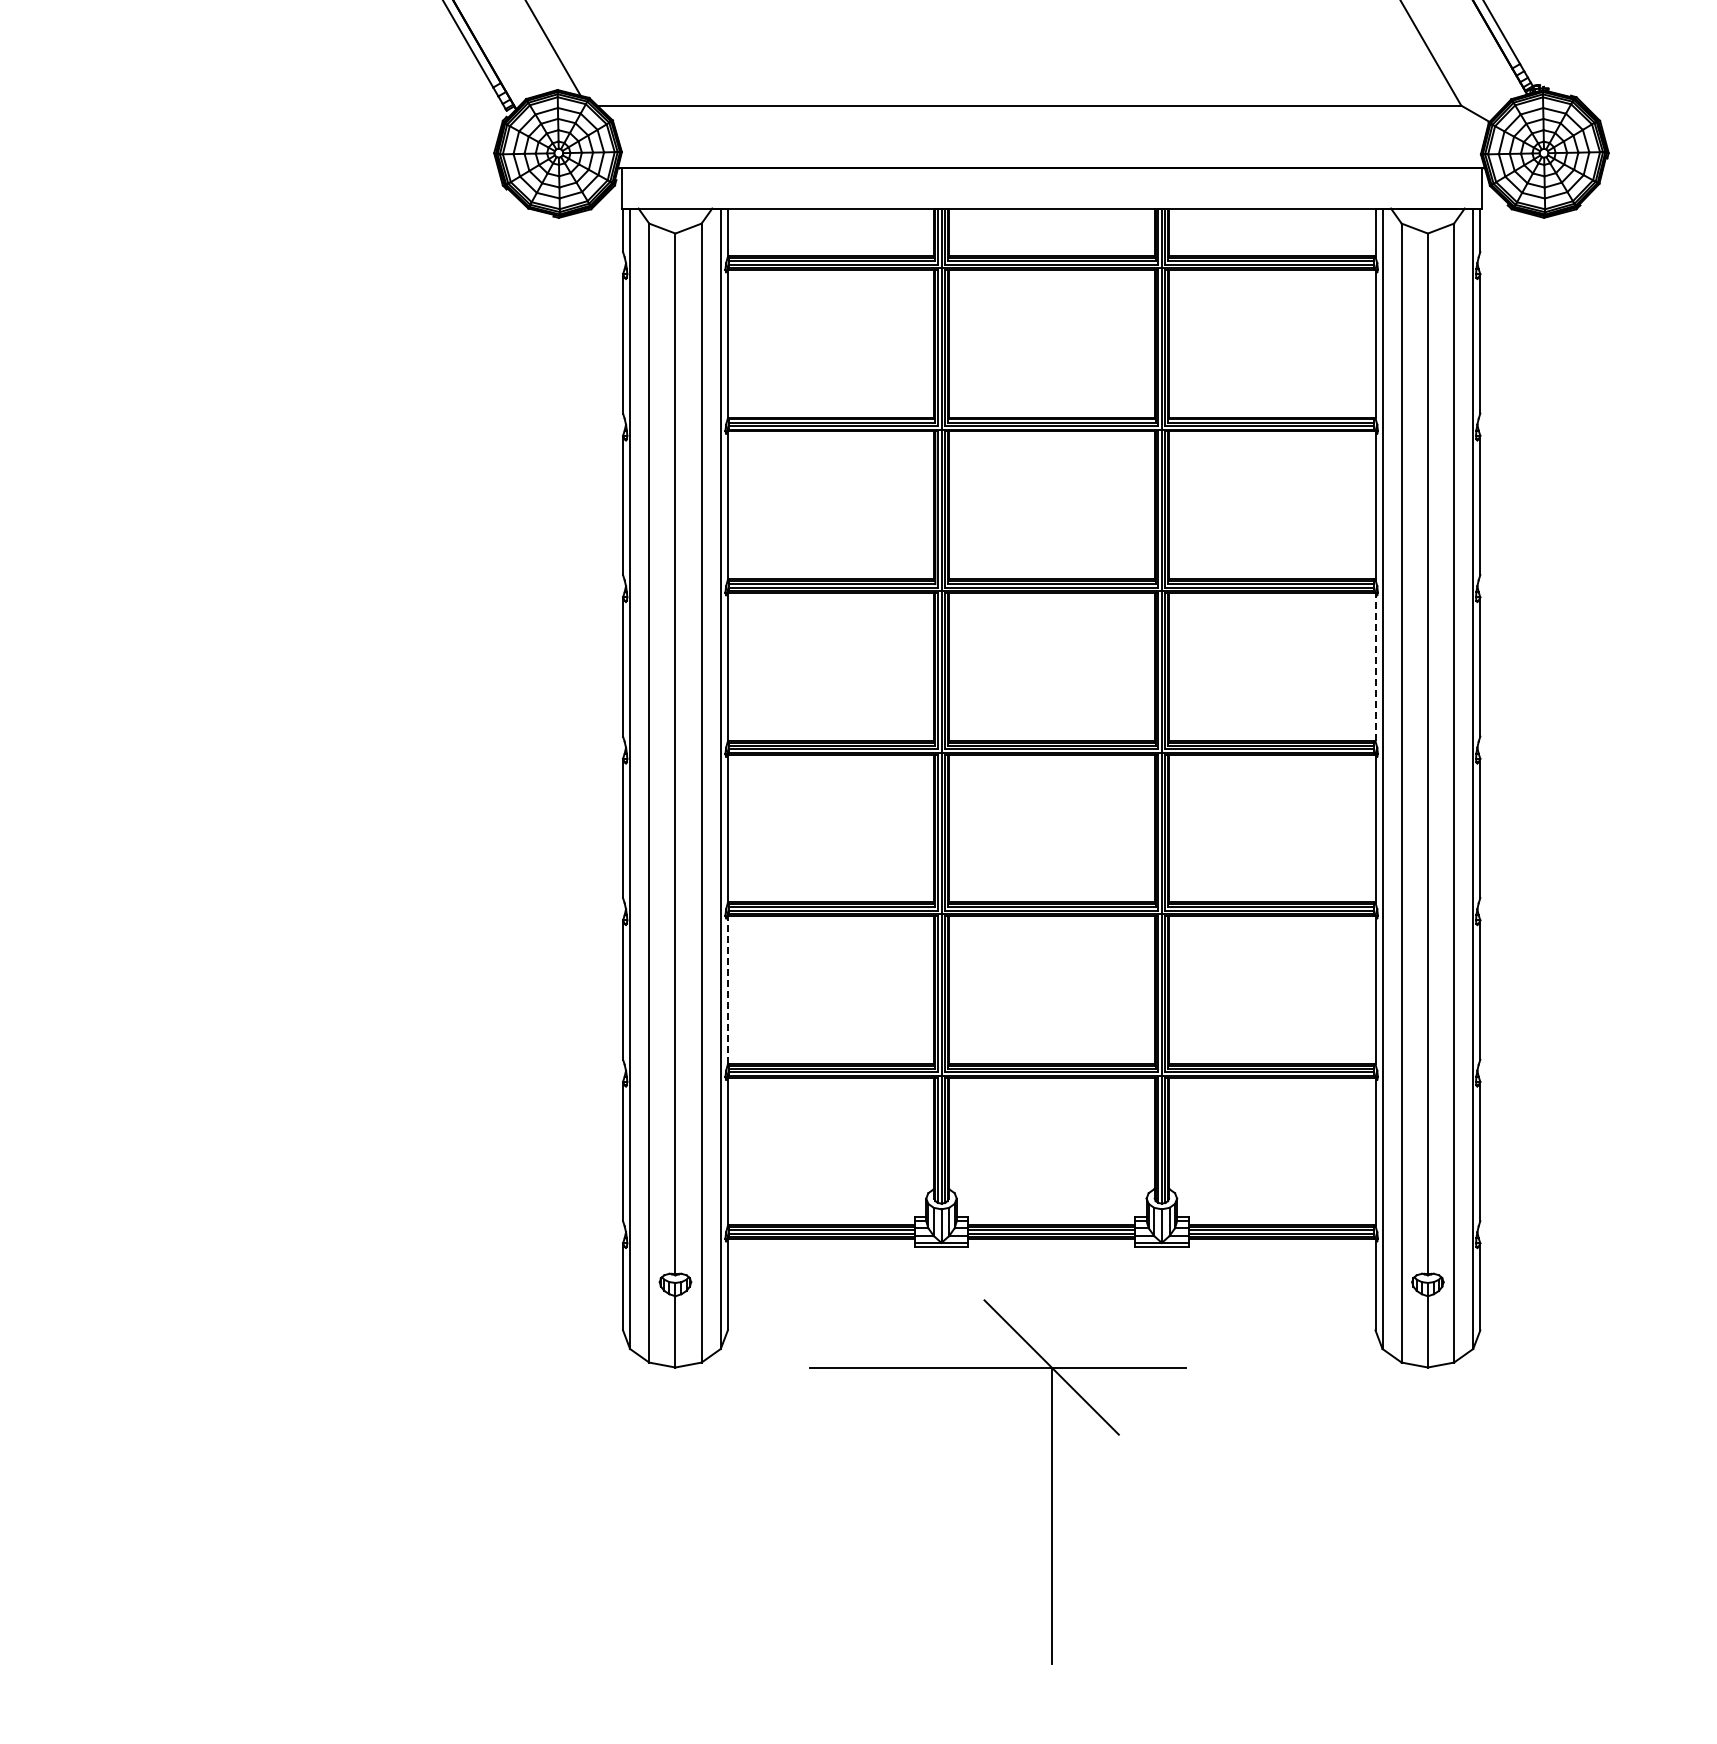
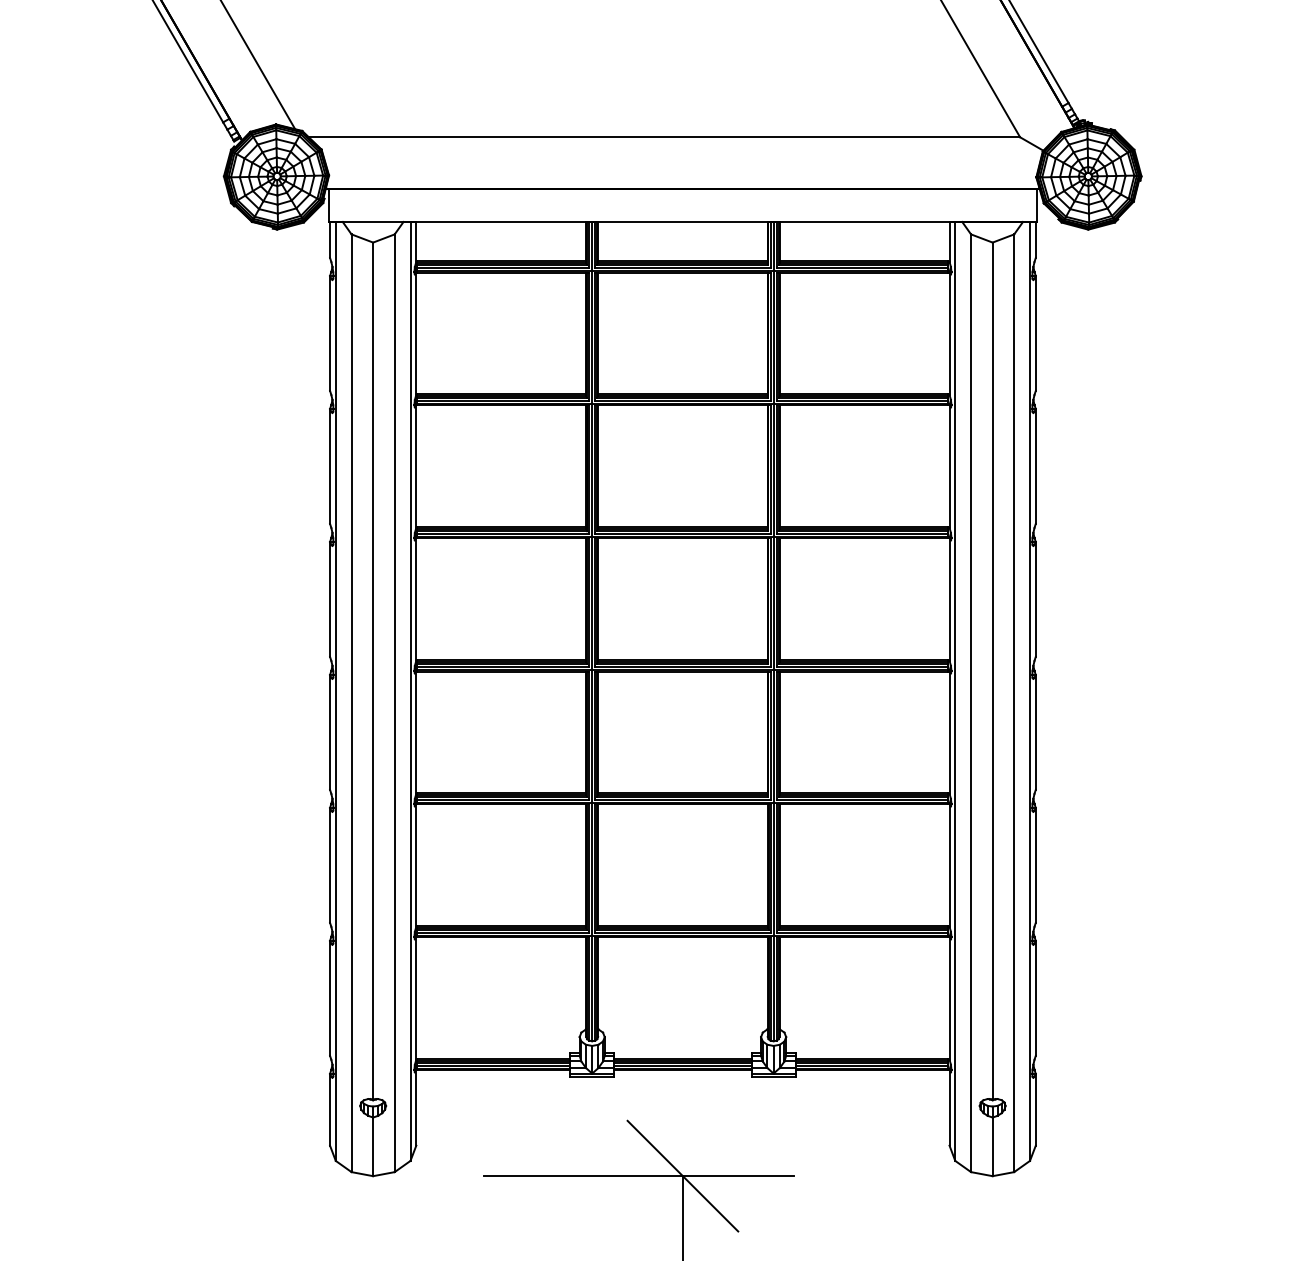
line: (1375, 666) -> (949, 599), dashed -> solid
line: (727, 989) -> (416, 864), dashed -> solid

